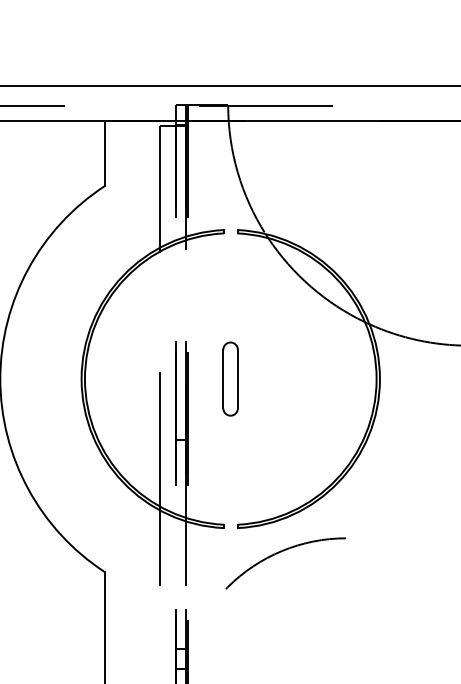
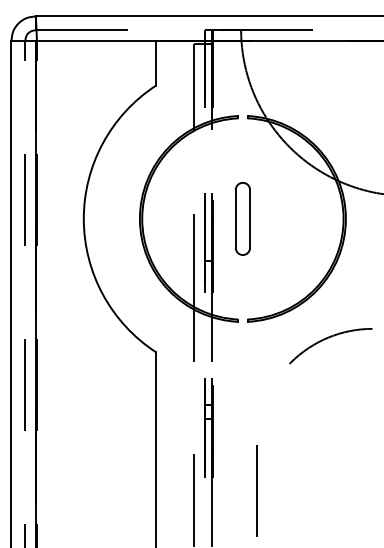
part: (230, 378) -> (242, 218), size x1.43
arc: (283, 552) -> (329, 338), moved

